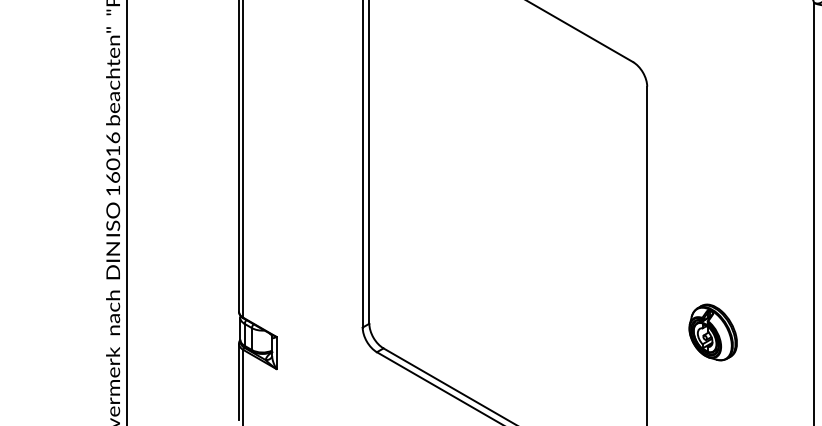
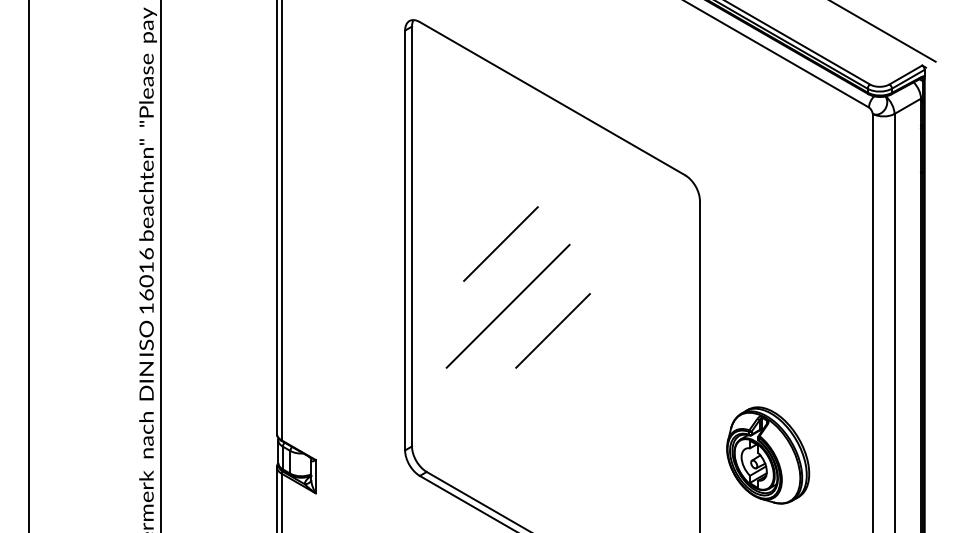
line: (454, 127) -> (500, 243), added
line: (461, 187) -> (507, 305), added
line: (504, 211) -> (552, 330), added
part: (713, 332) -> (768, 455), size x1.67

